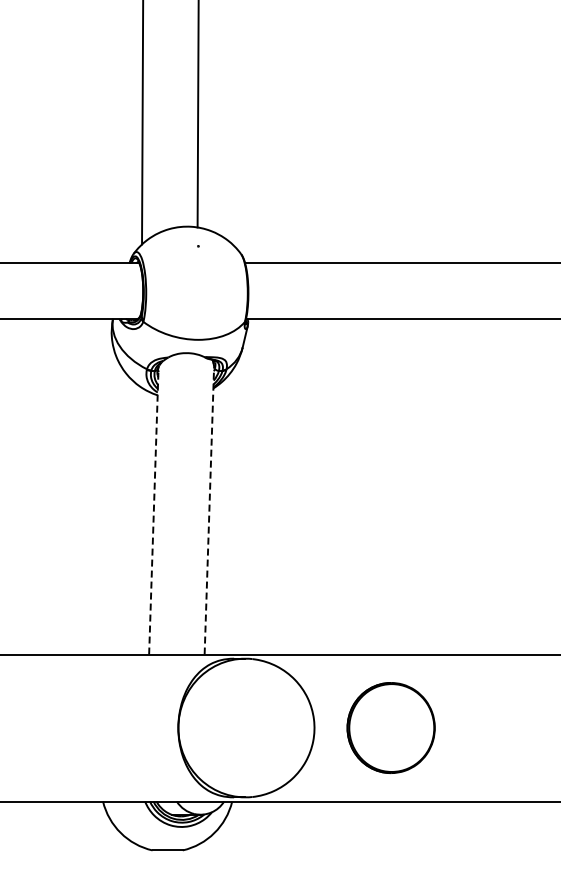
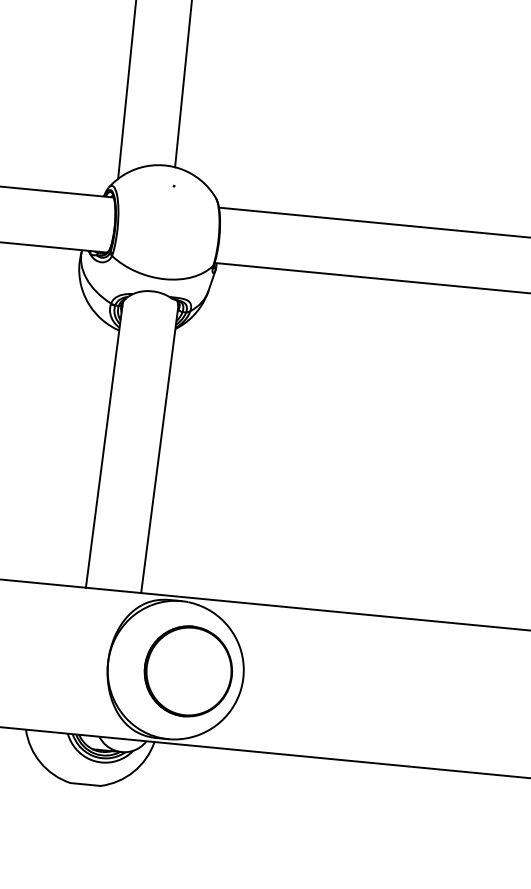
line: (209, 510) -> (159, 450), dashed -> solid
line: (153, 511) -> (103, 445), dashed -> solid
part: (390, 727) -> (187, 670), moved

